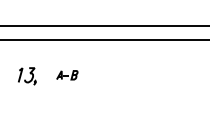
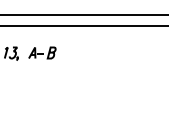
part: (67, 74) -> (42, 52), size x1.67

